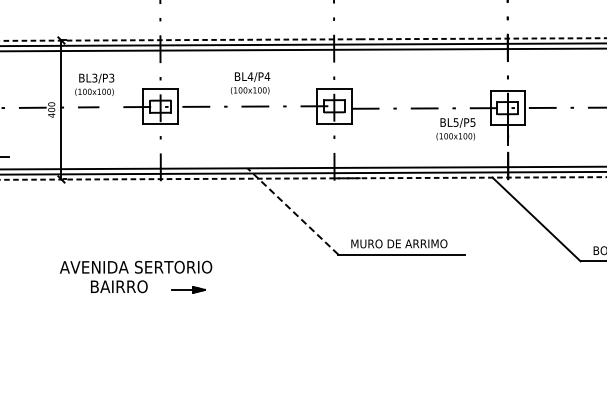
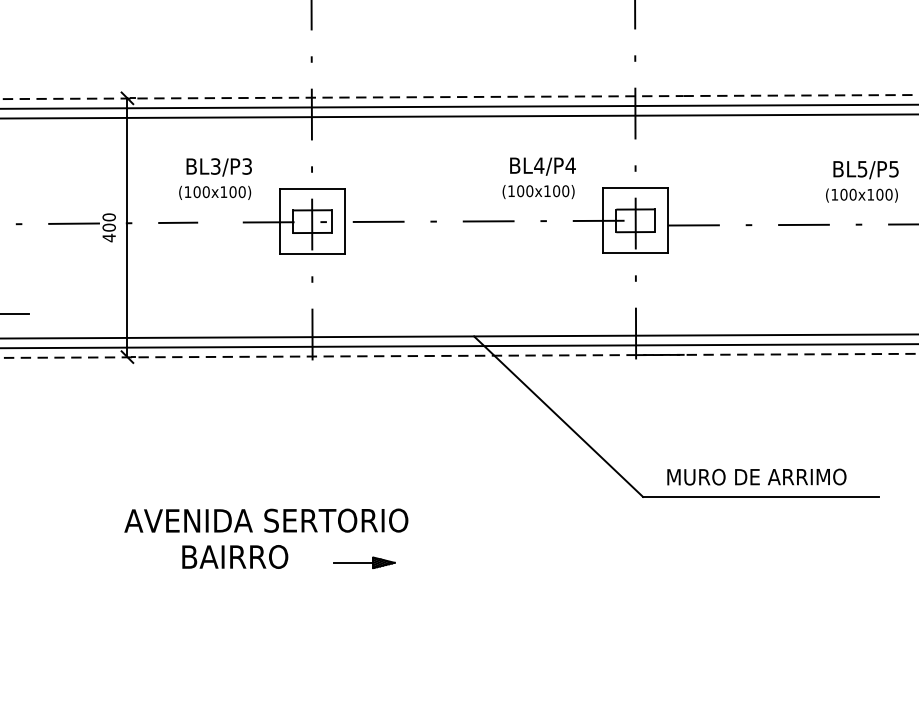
text: (250, 83) -> (539, 178), moved
text: (94, 84) -> (215, 178), moved
text: (455, 129) -> (861, 182), moved
line: (292, 211) -> (557, 416), dashed -> solid

